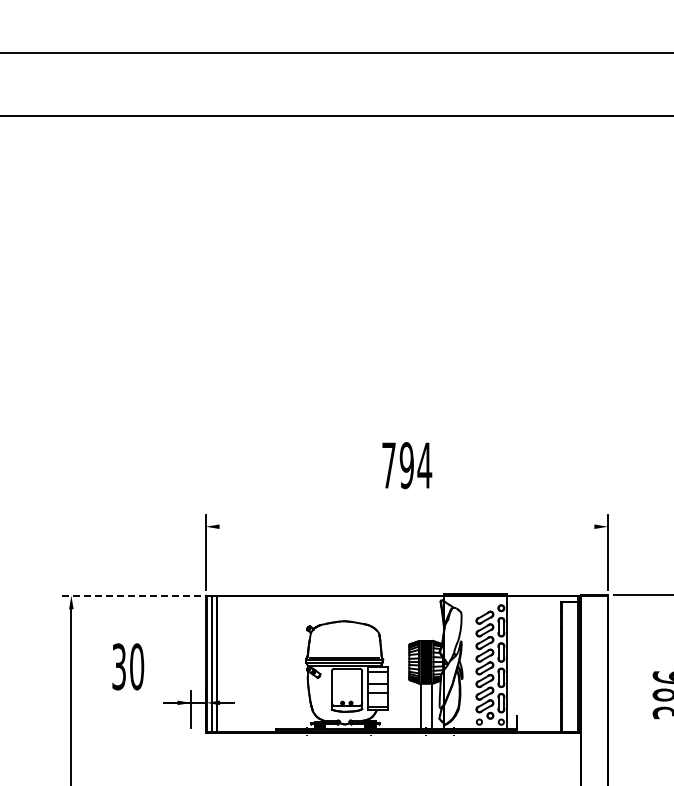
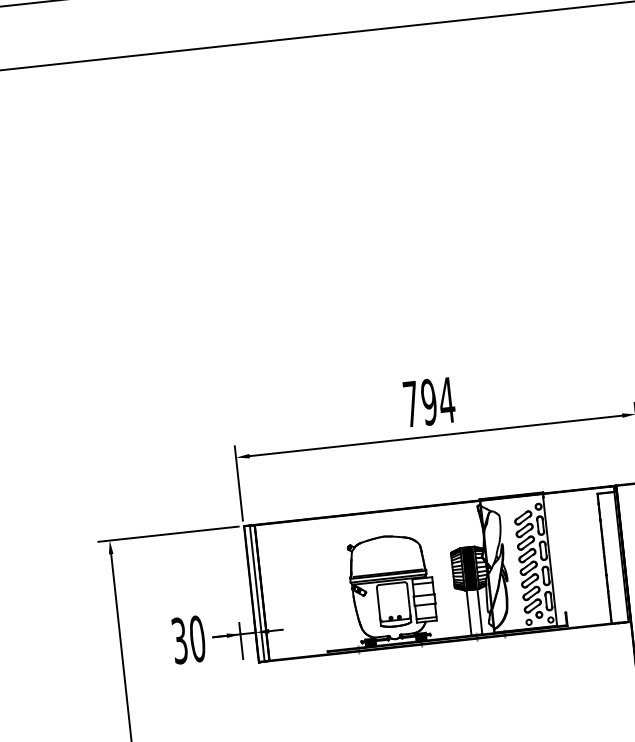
text: (407, 465) -> (429, 402), moved
line: (406, 526) -> (435, 435), added
line: (130, 595) -> (168, 534), dashed -> solid
text: (128, 666) -> (189, 639), moved

